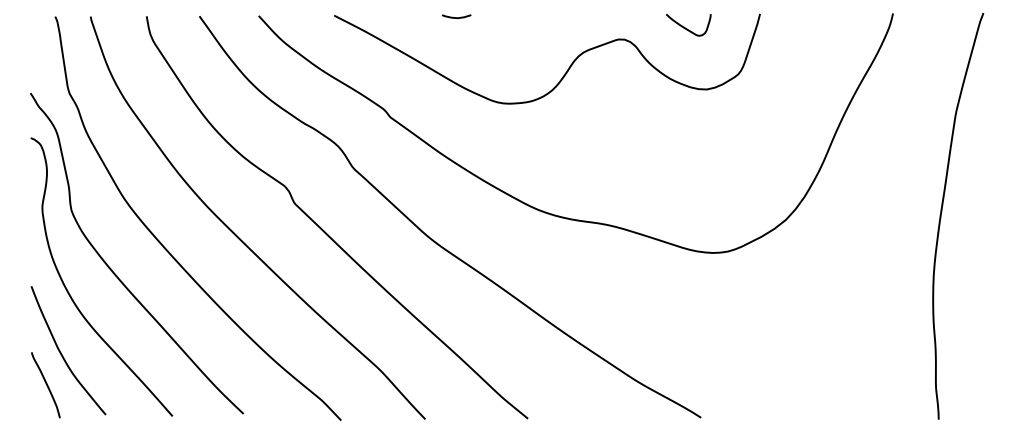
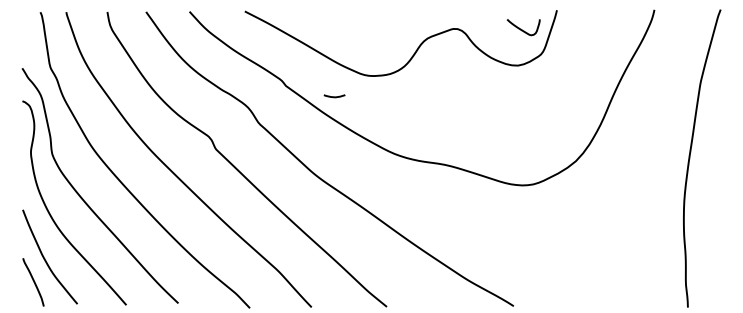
curve: (456, 17) -> (334, 96), moved
curve: (687, 27) -> (522, 29), moved

